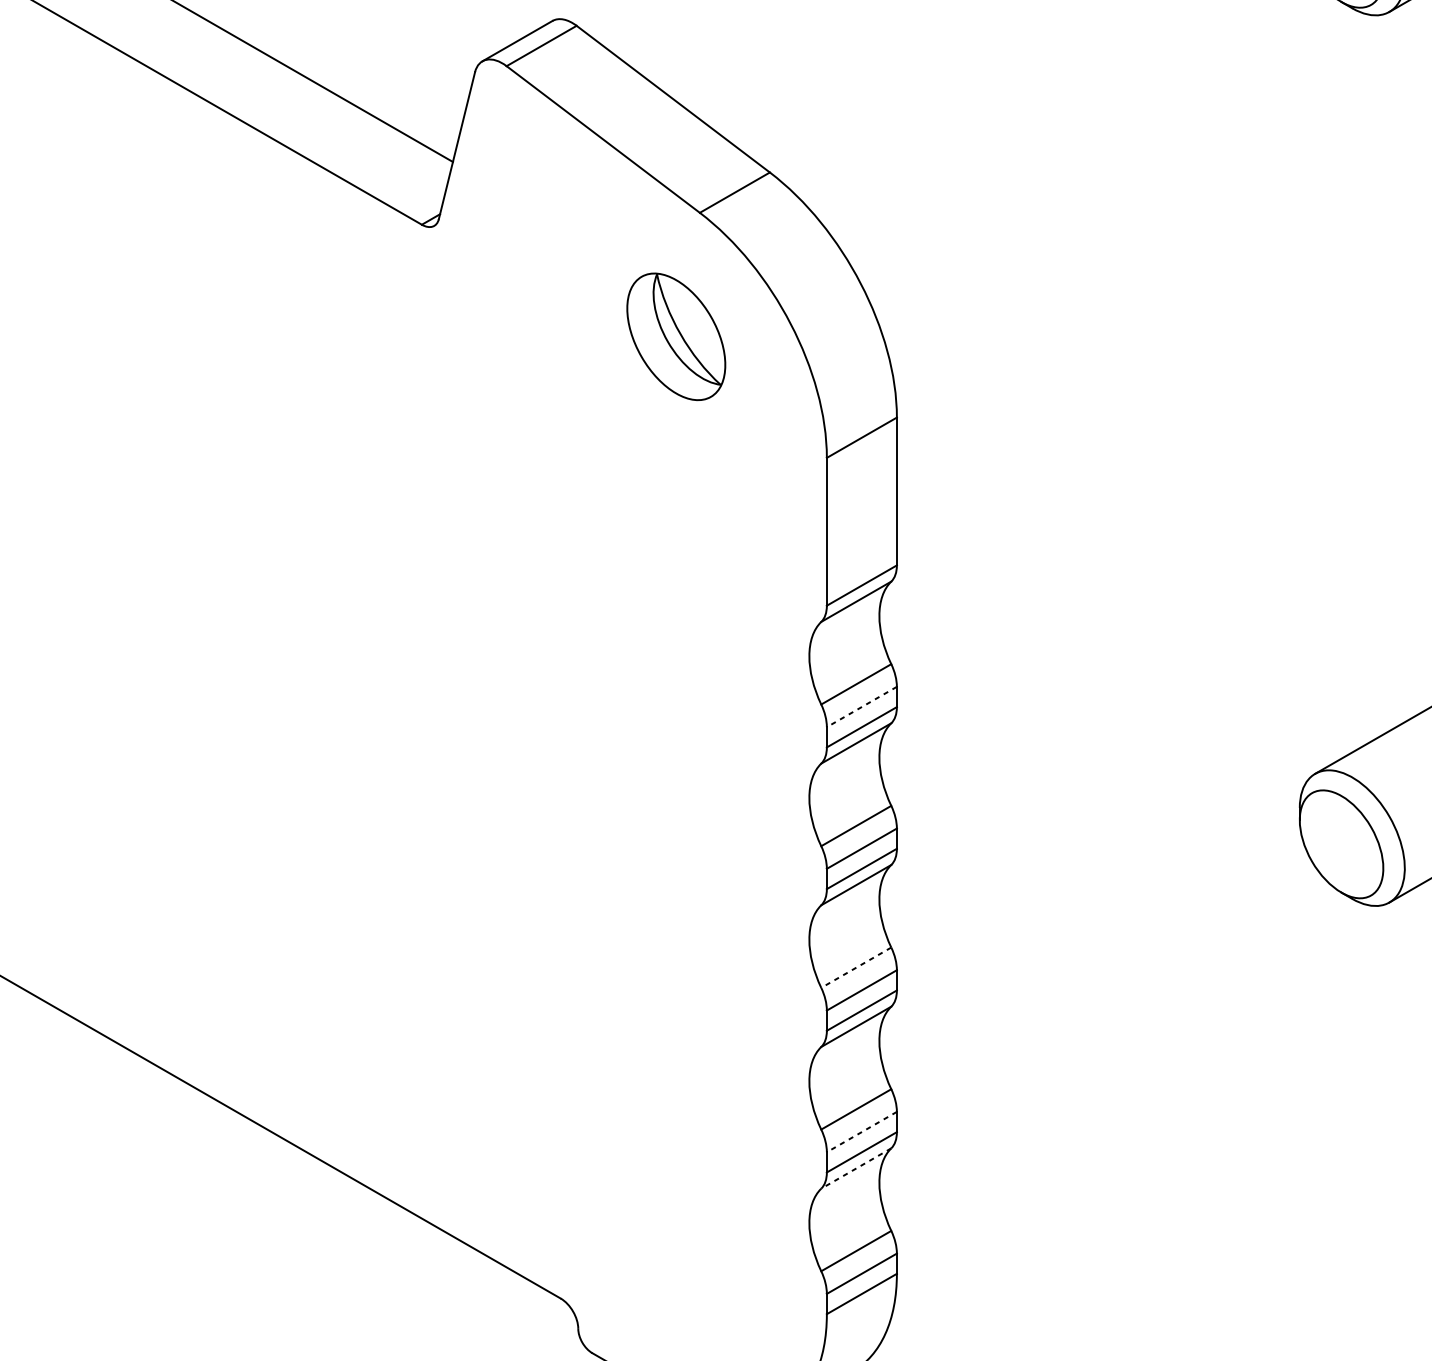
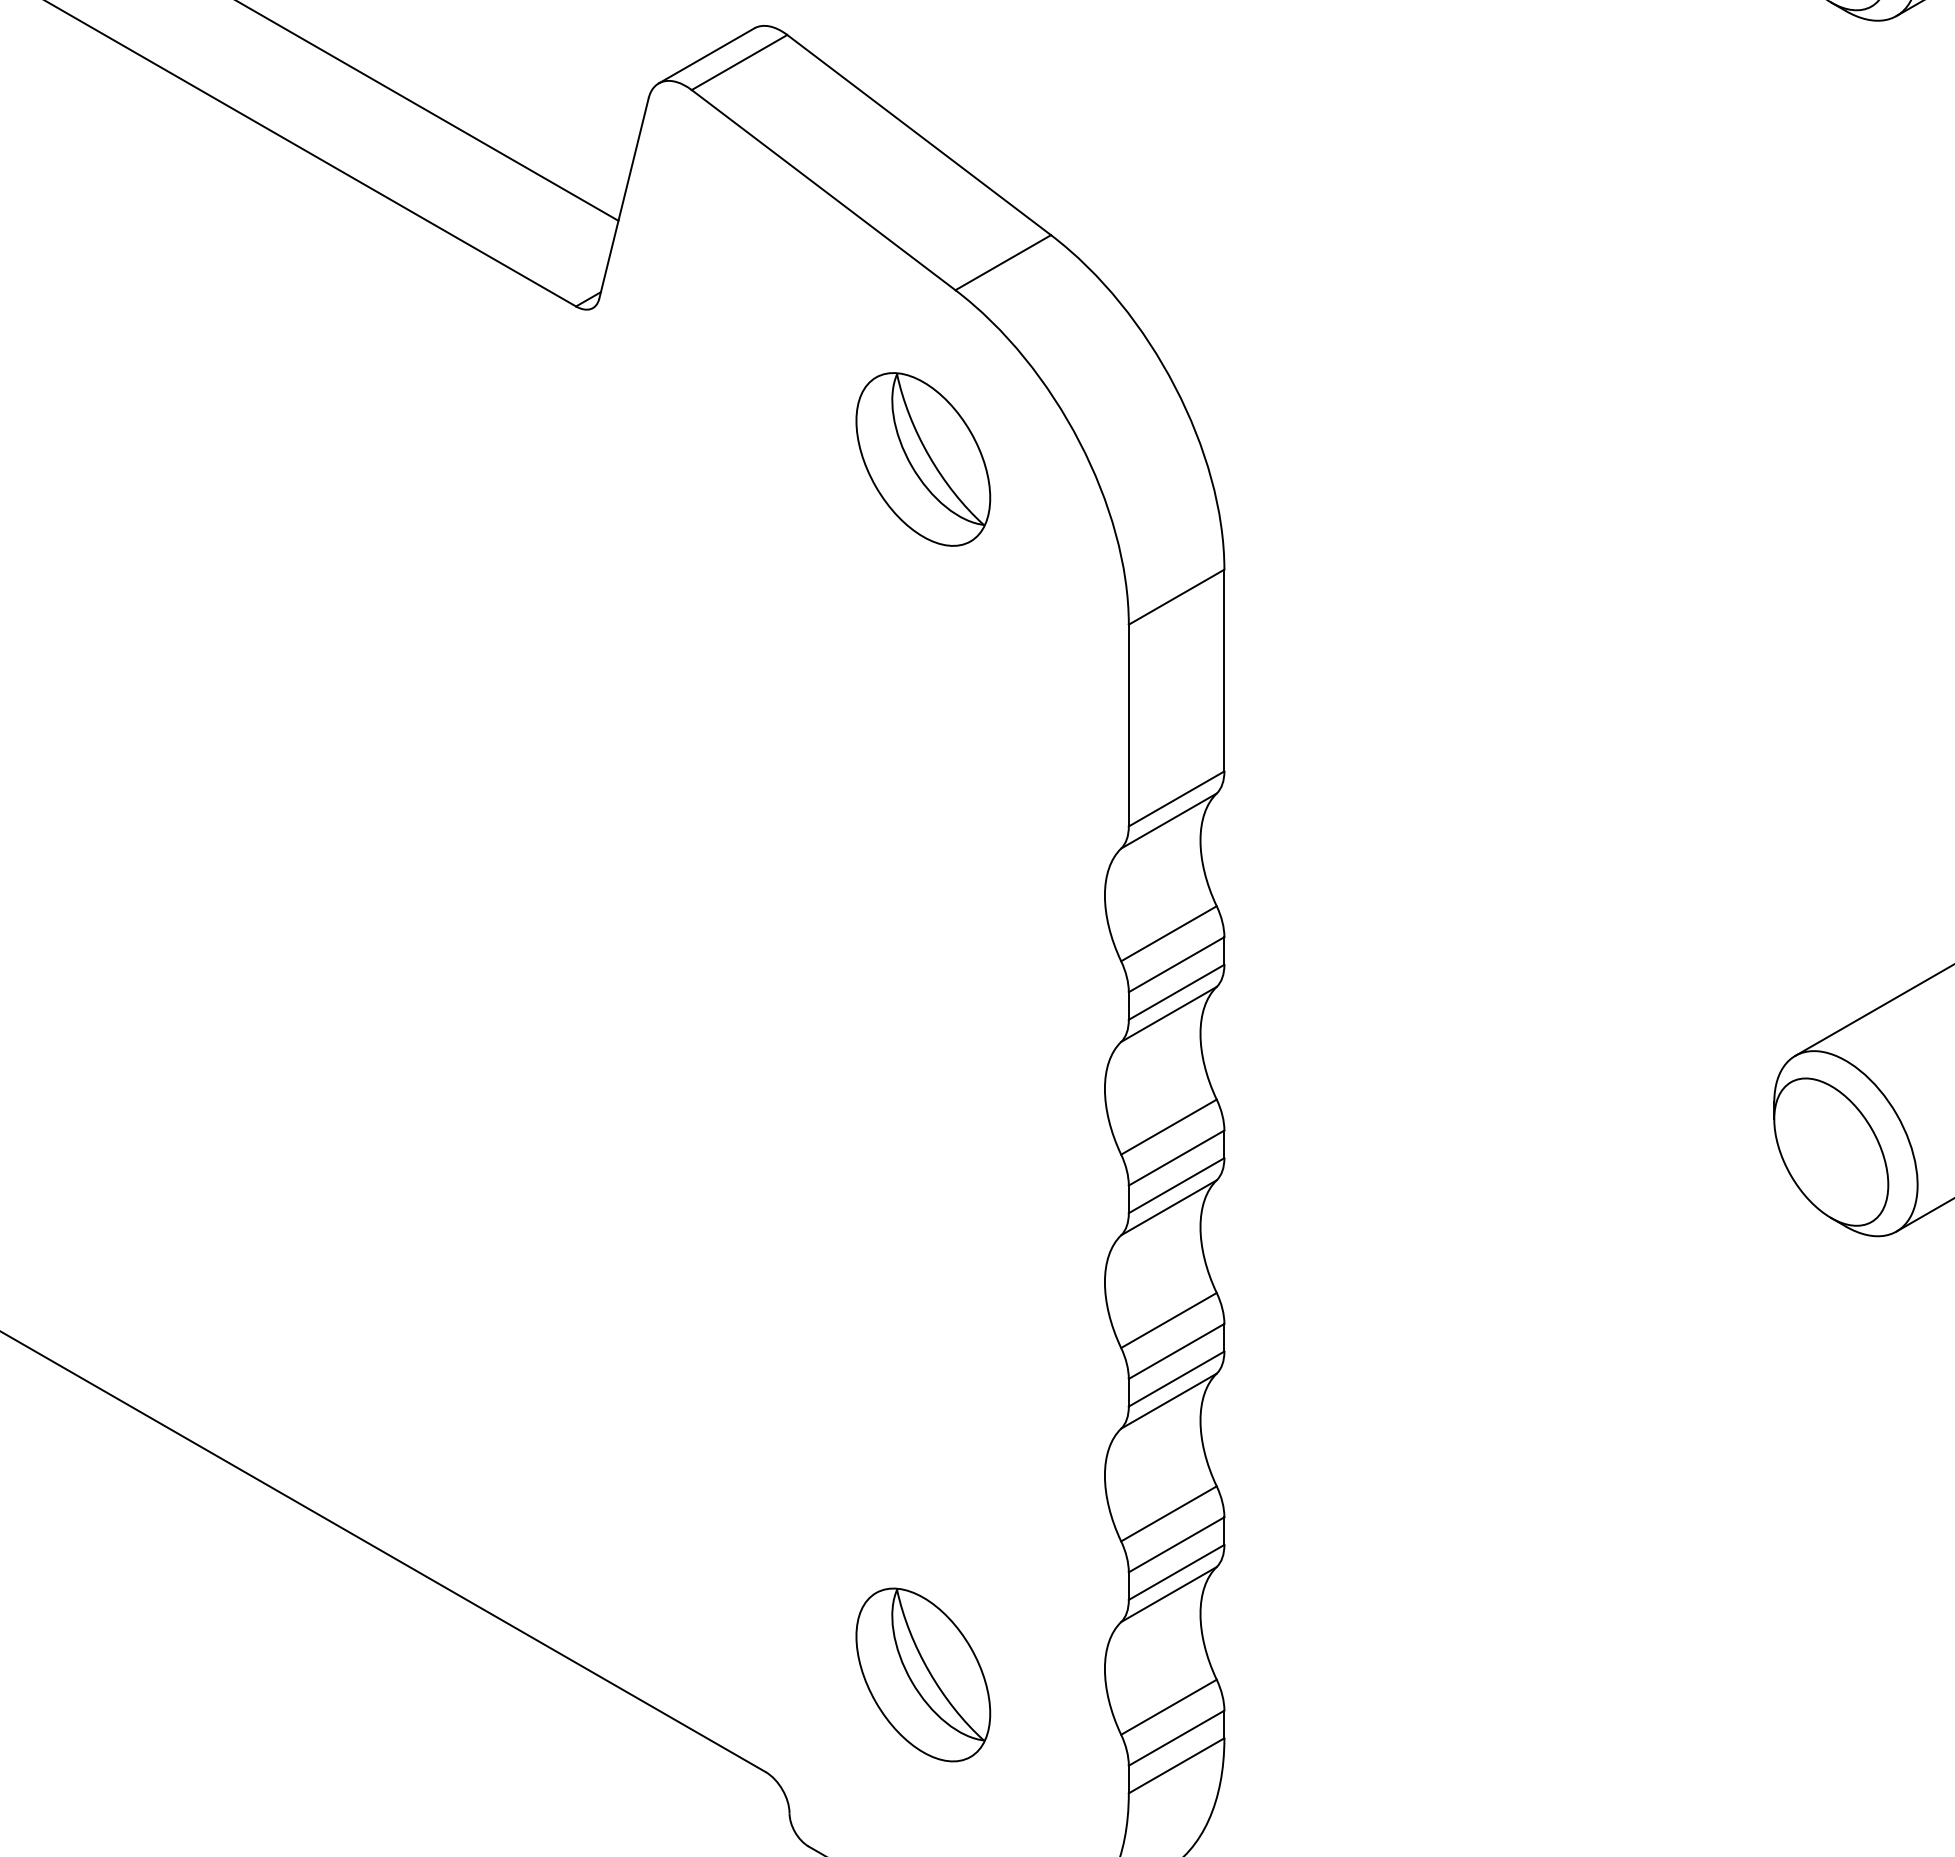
line: (861, 706) -> (1176, 964), dashed -> solid
line: (855, 967) -> (1168, 1320), dashed -> solid
line: (861, 1132) -> (1176, 1545), dashed -> solid
line: (855, 1168) -> (1168, 1594), dashed -> solid
part: (676, 1227) -> (923, 1674), added

